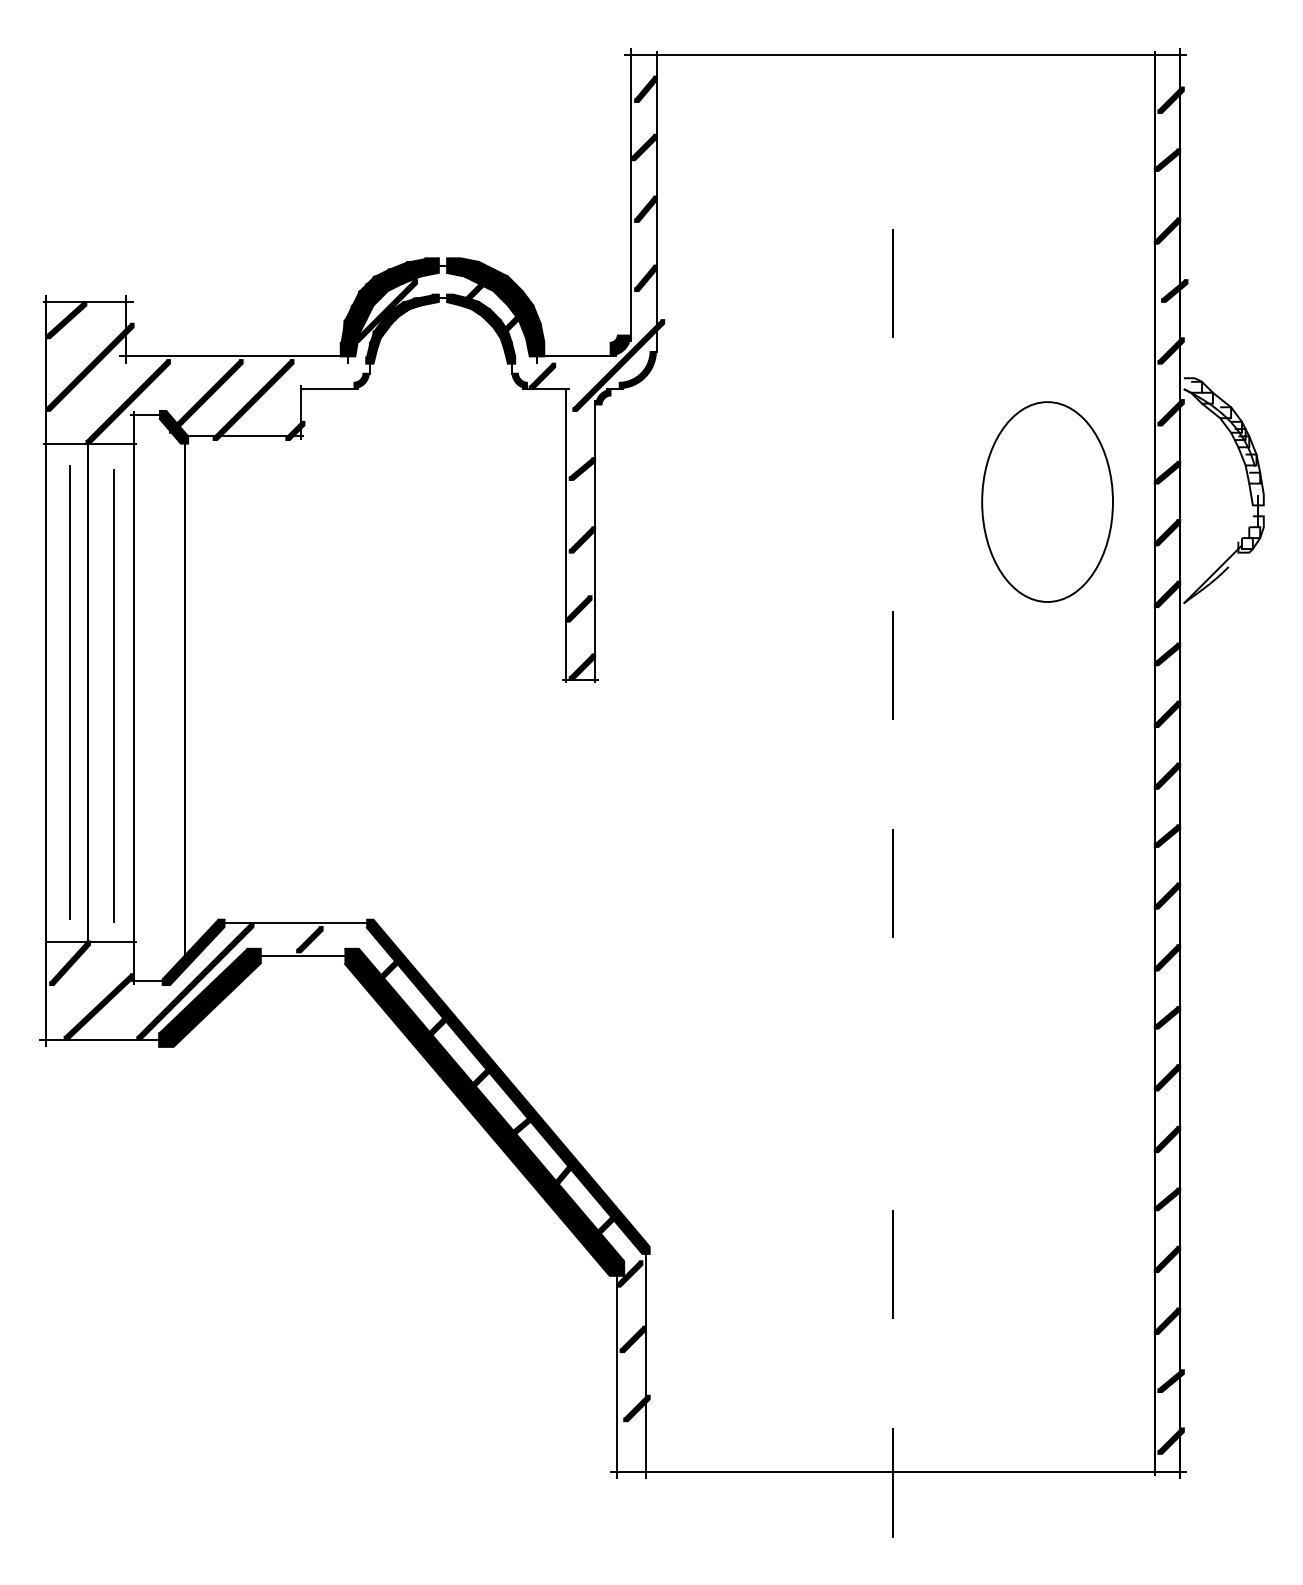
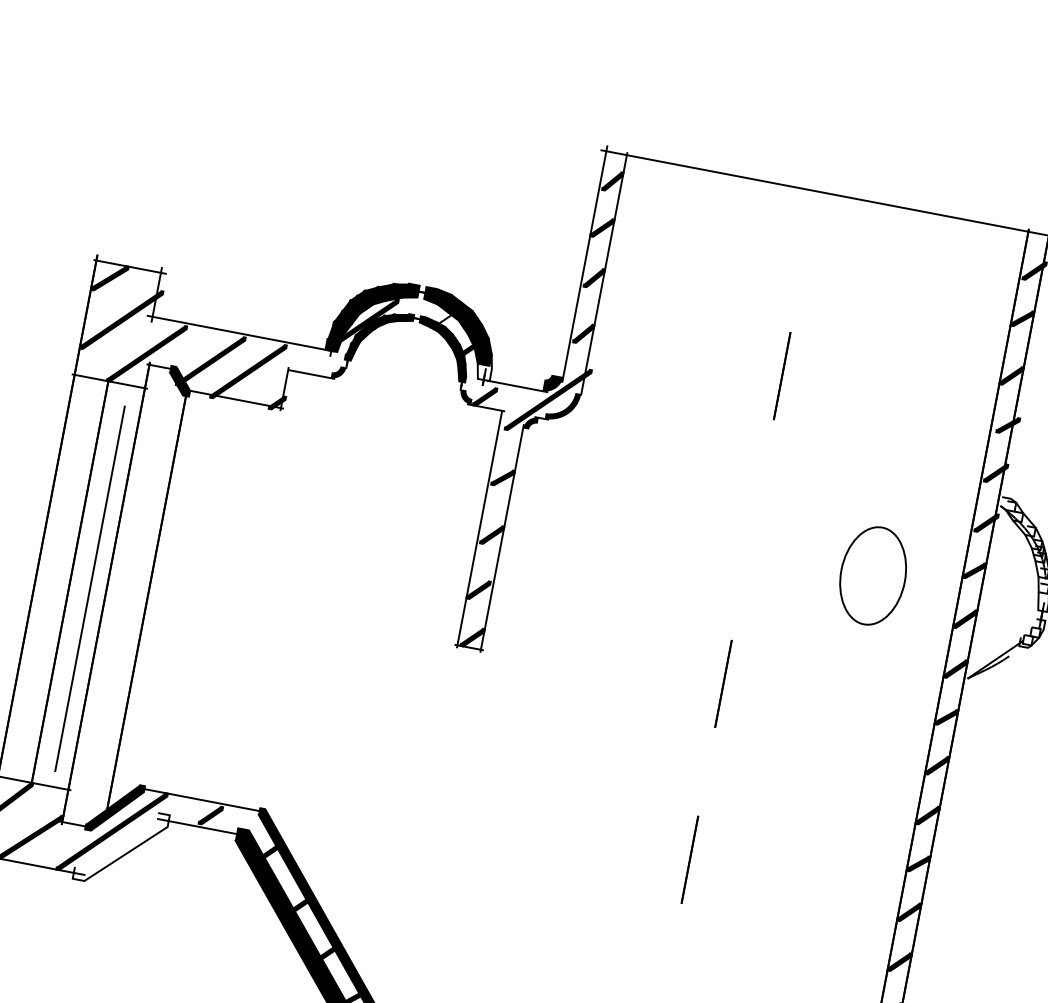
fill: (475, 290) -> (444, 317), removed
fill: (535, 339) -> (485, 366), removed
part: (1047, 501) -> (873, 575), size x0.6
line: (69, 692) -> (54, 579), removed
fill: (209, 997) -> (120, 846), removed

